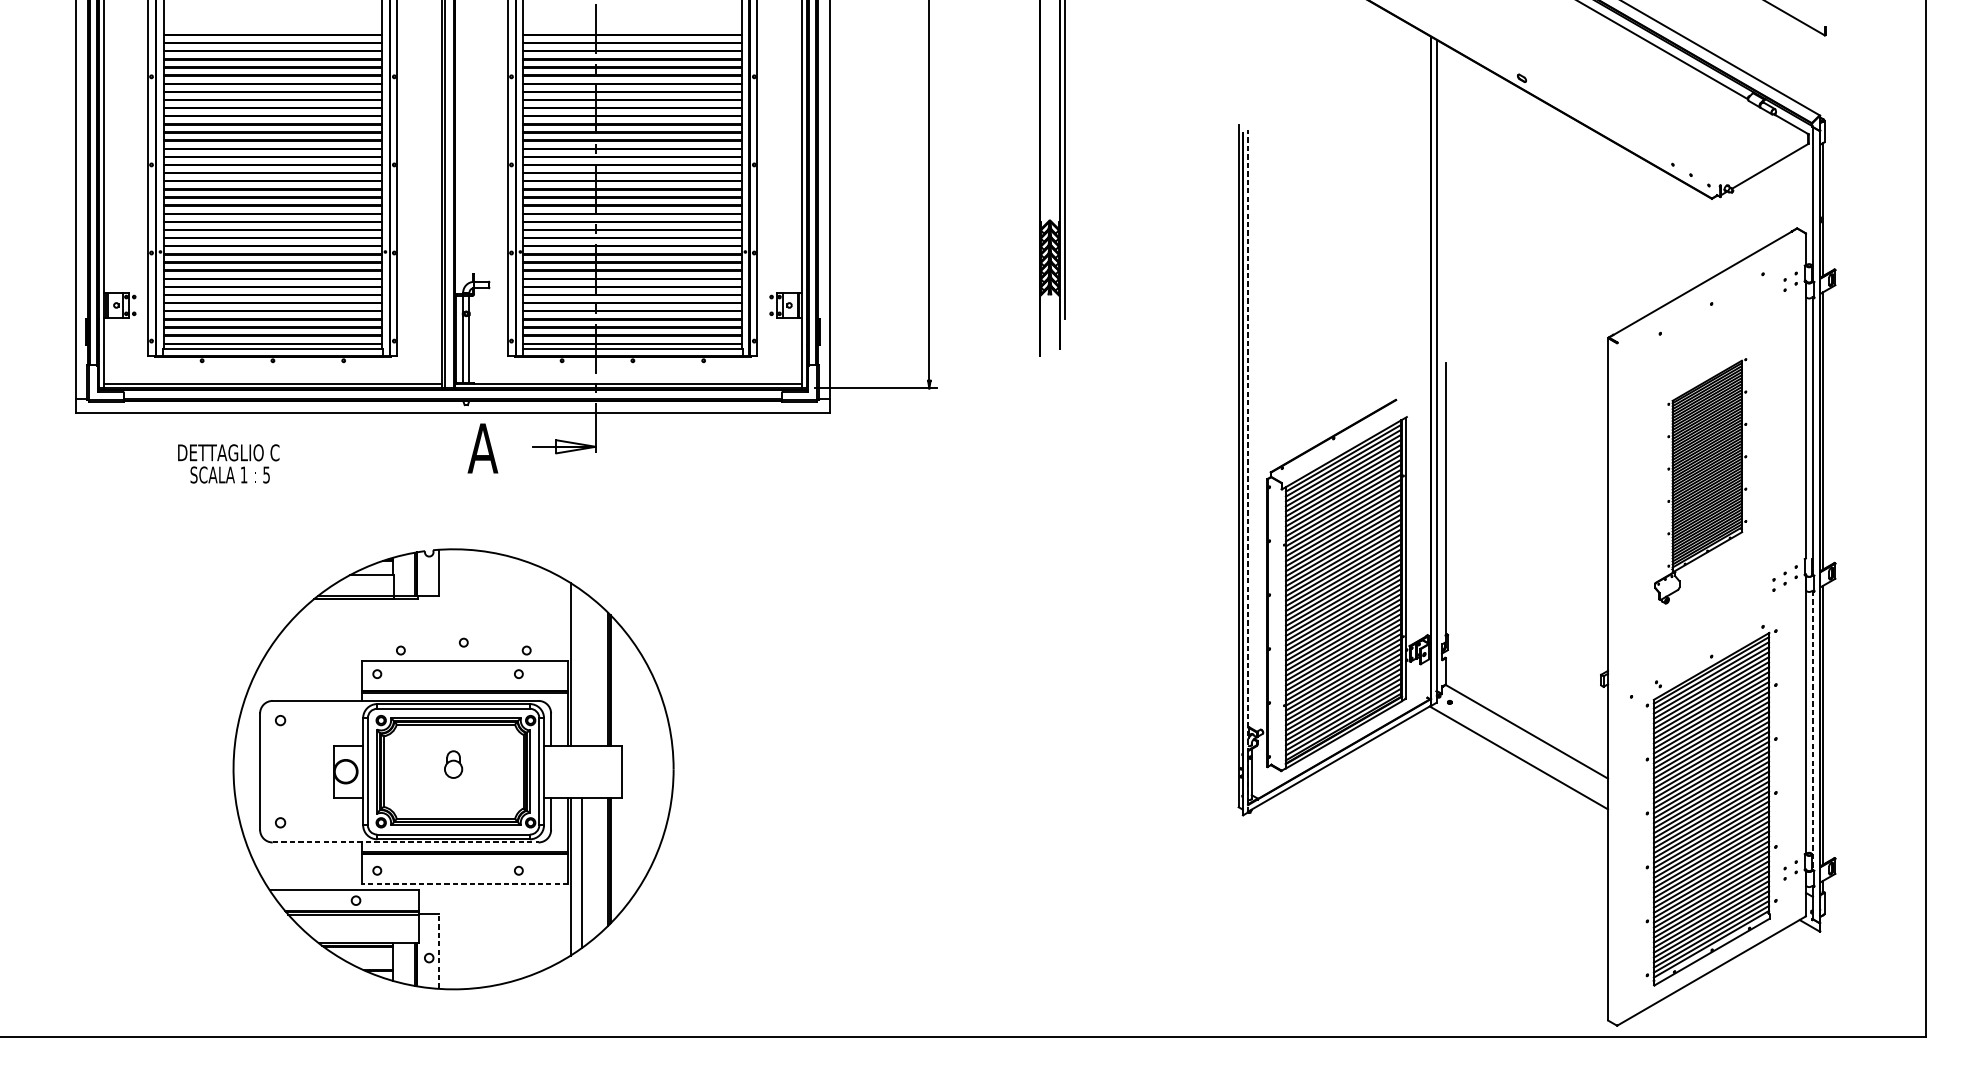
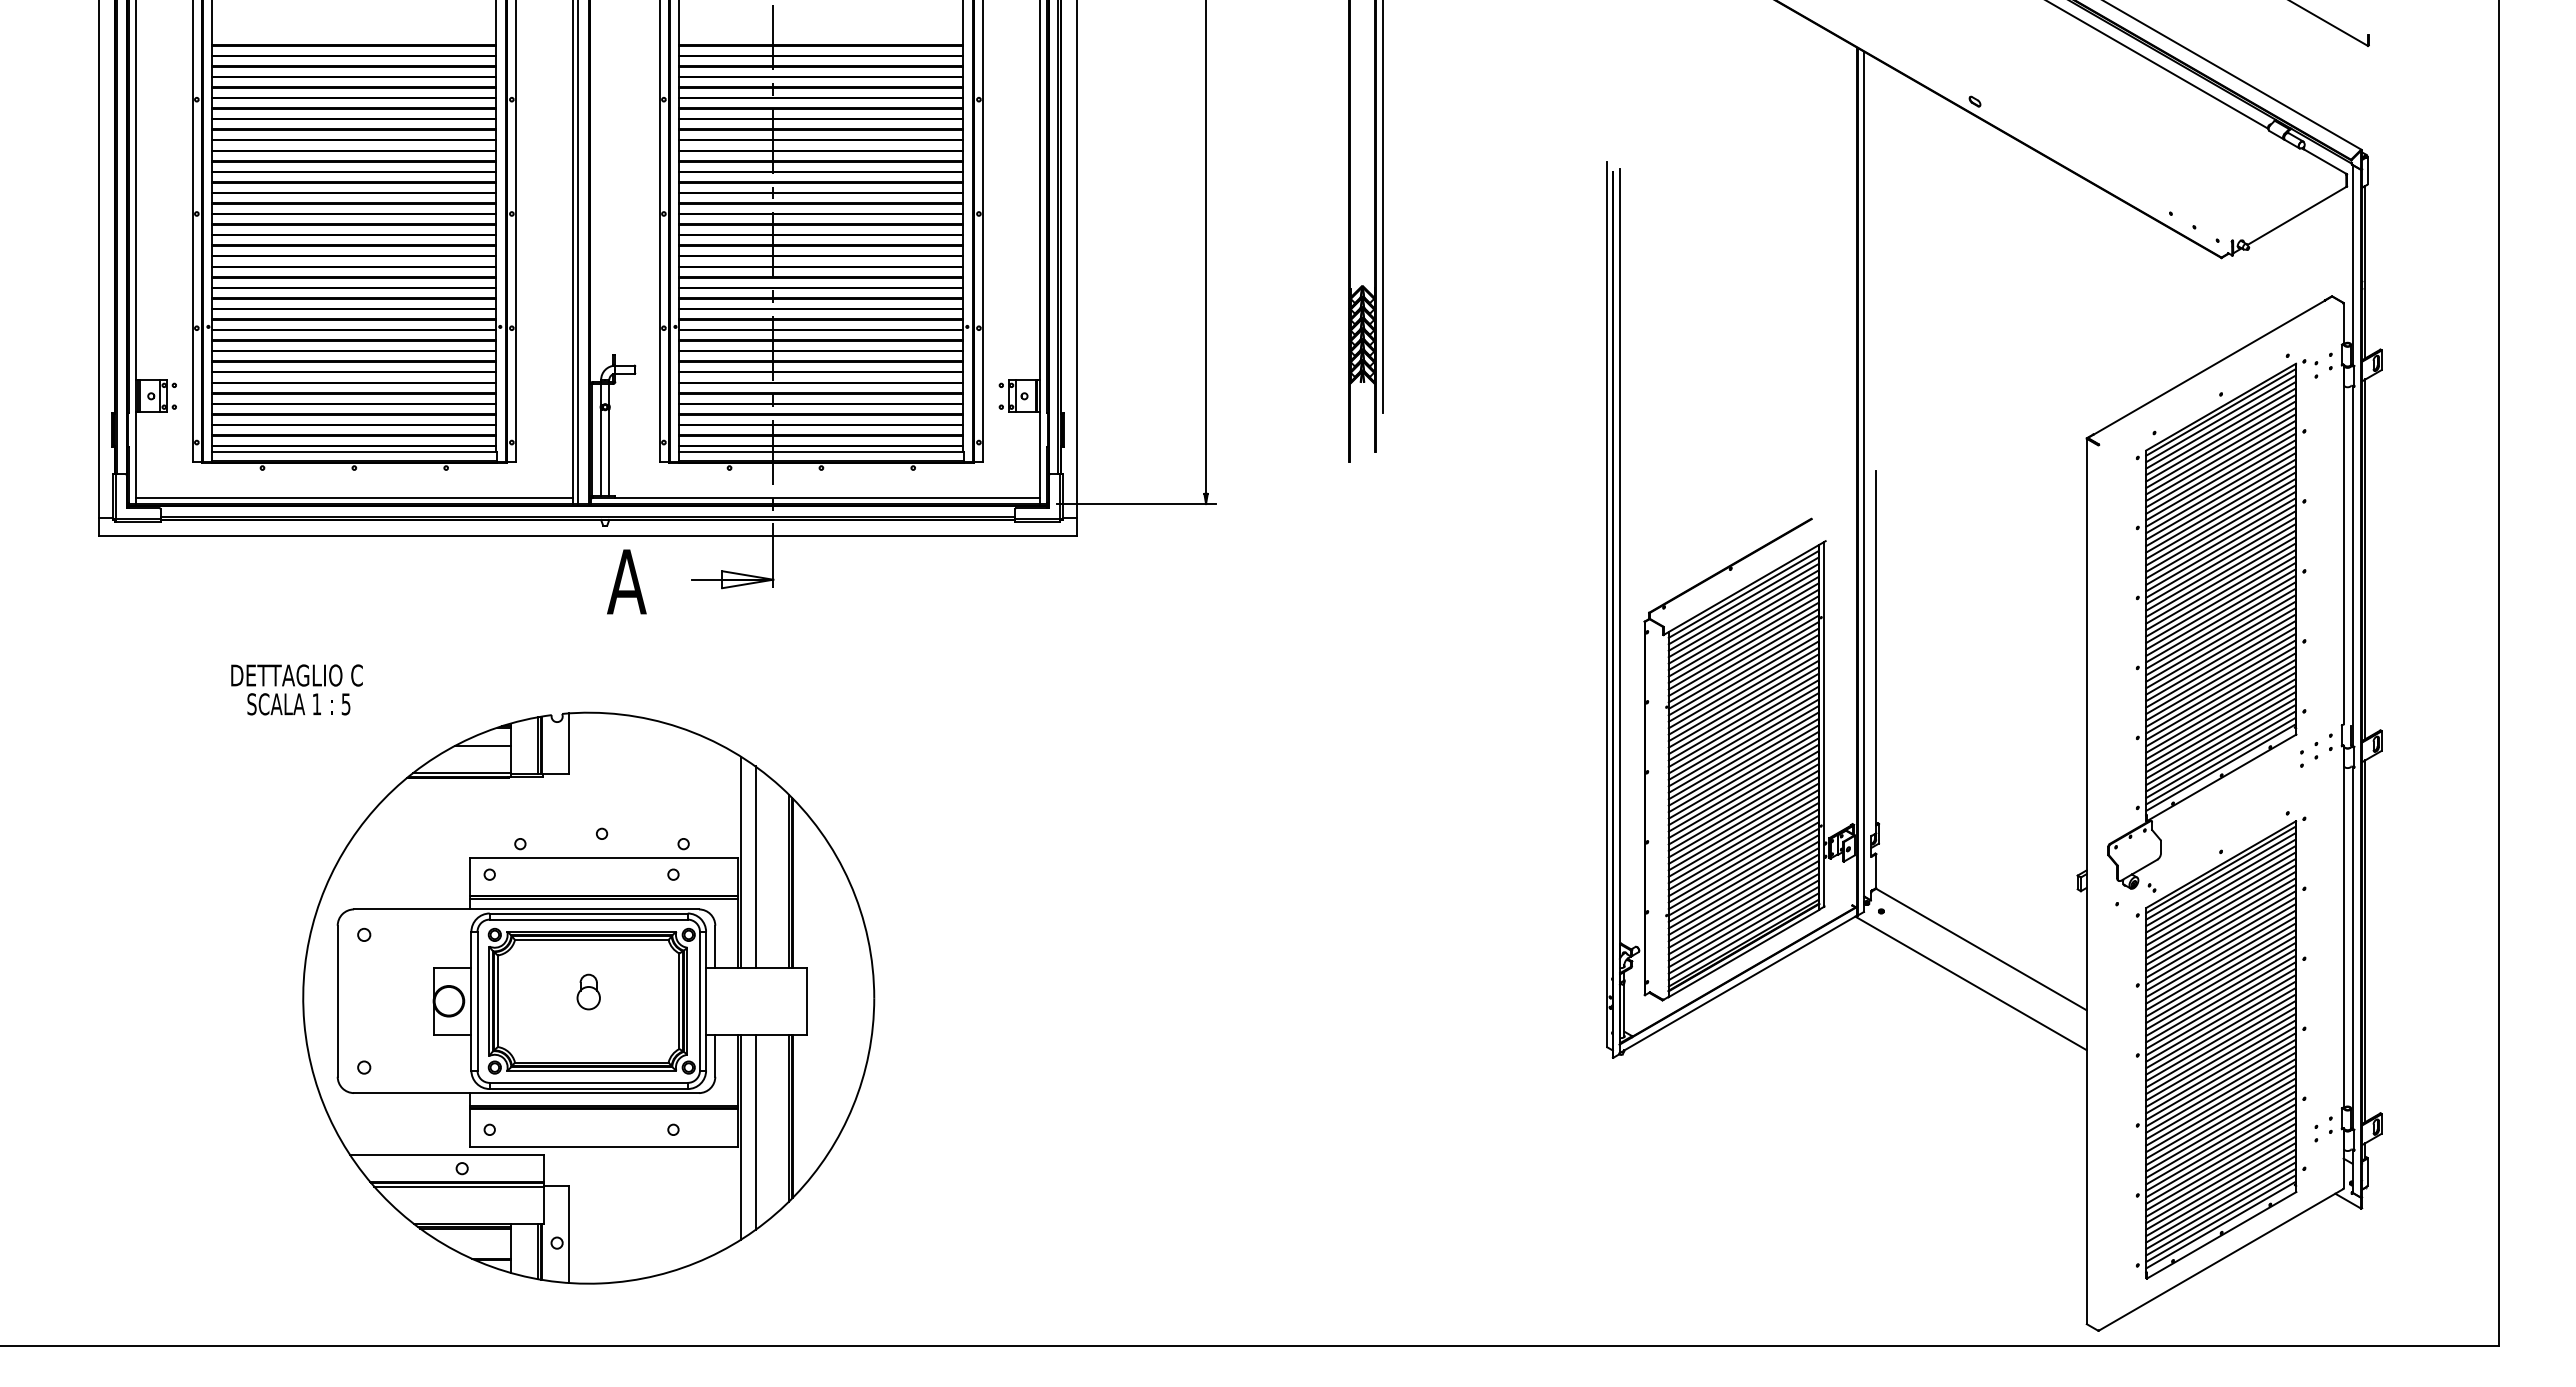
text: (228, 463) -> (296, 689), moved
line: (1247, 471) -> (1619, 611), dashed -> solid
part: (1700, 481) -> (2206, 624), size x1.67
line: (582, 667) -> (755, 866), added
line: (1812, 730) -> (2352, 947), dashed -> solid
line: (406, 842) -> (527, 1093), dashed -> solid
line: (465, 883) -> (604, 1146), dashed -> solid
line: (438, 951) -> (569, 1234), dashed -> solid

